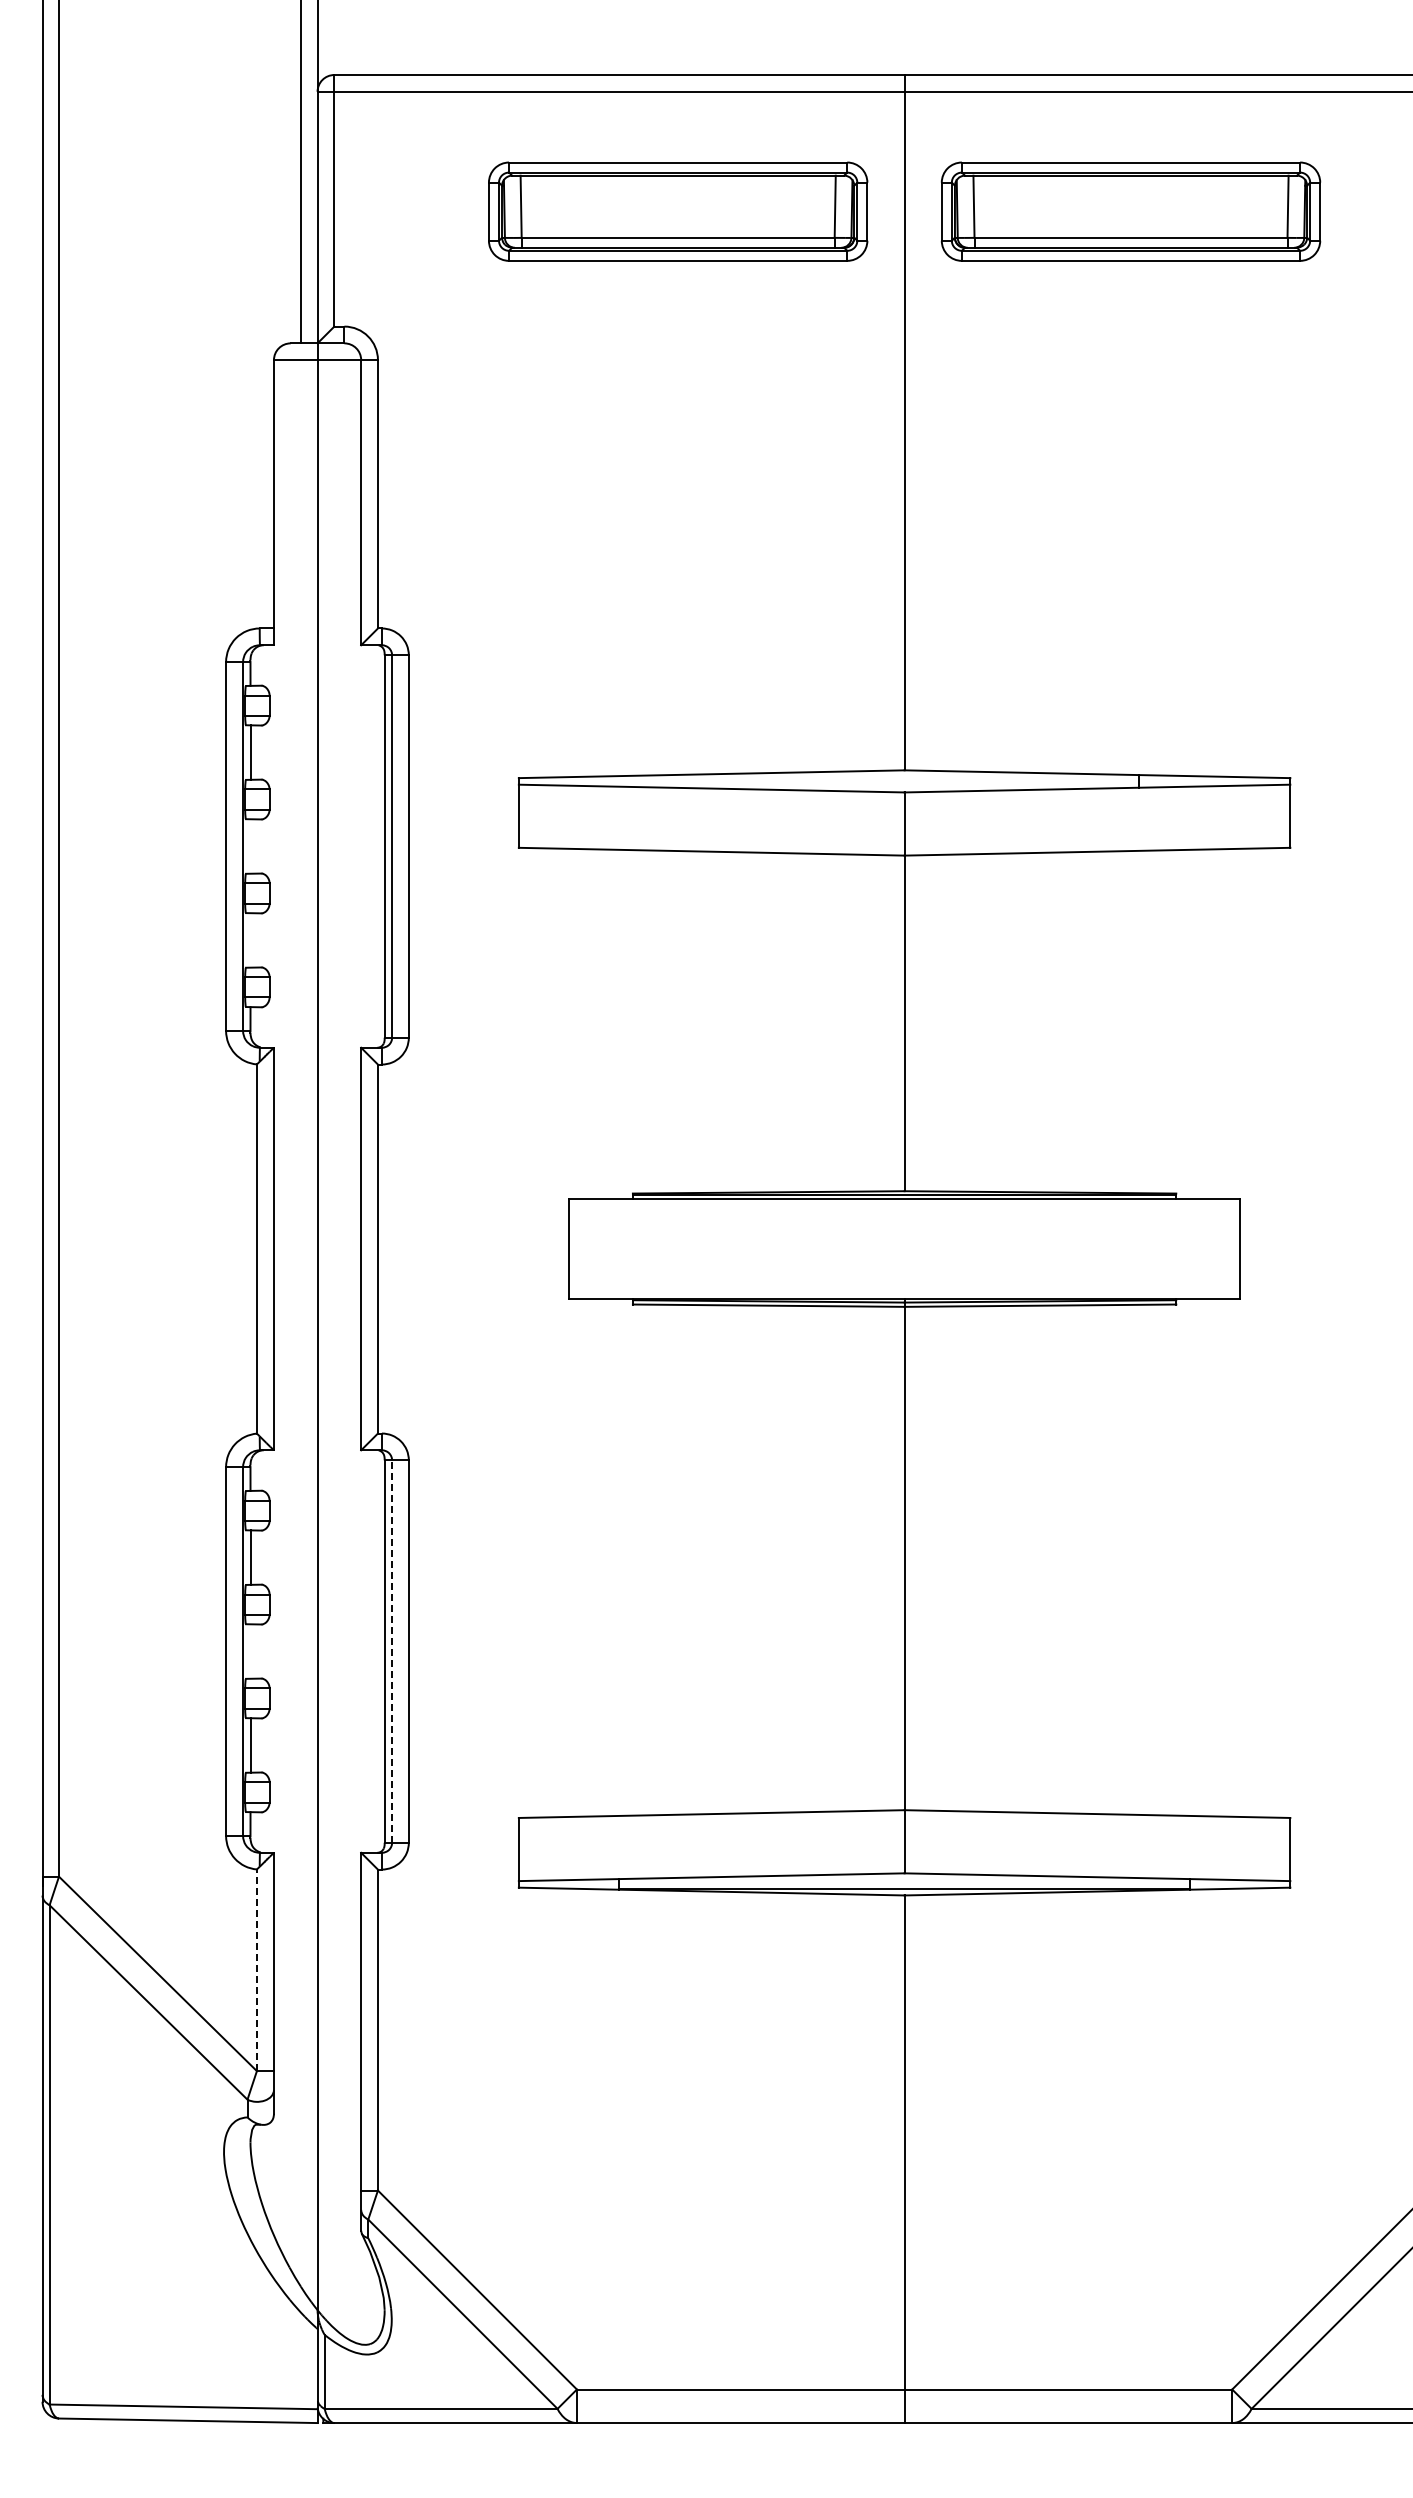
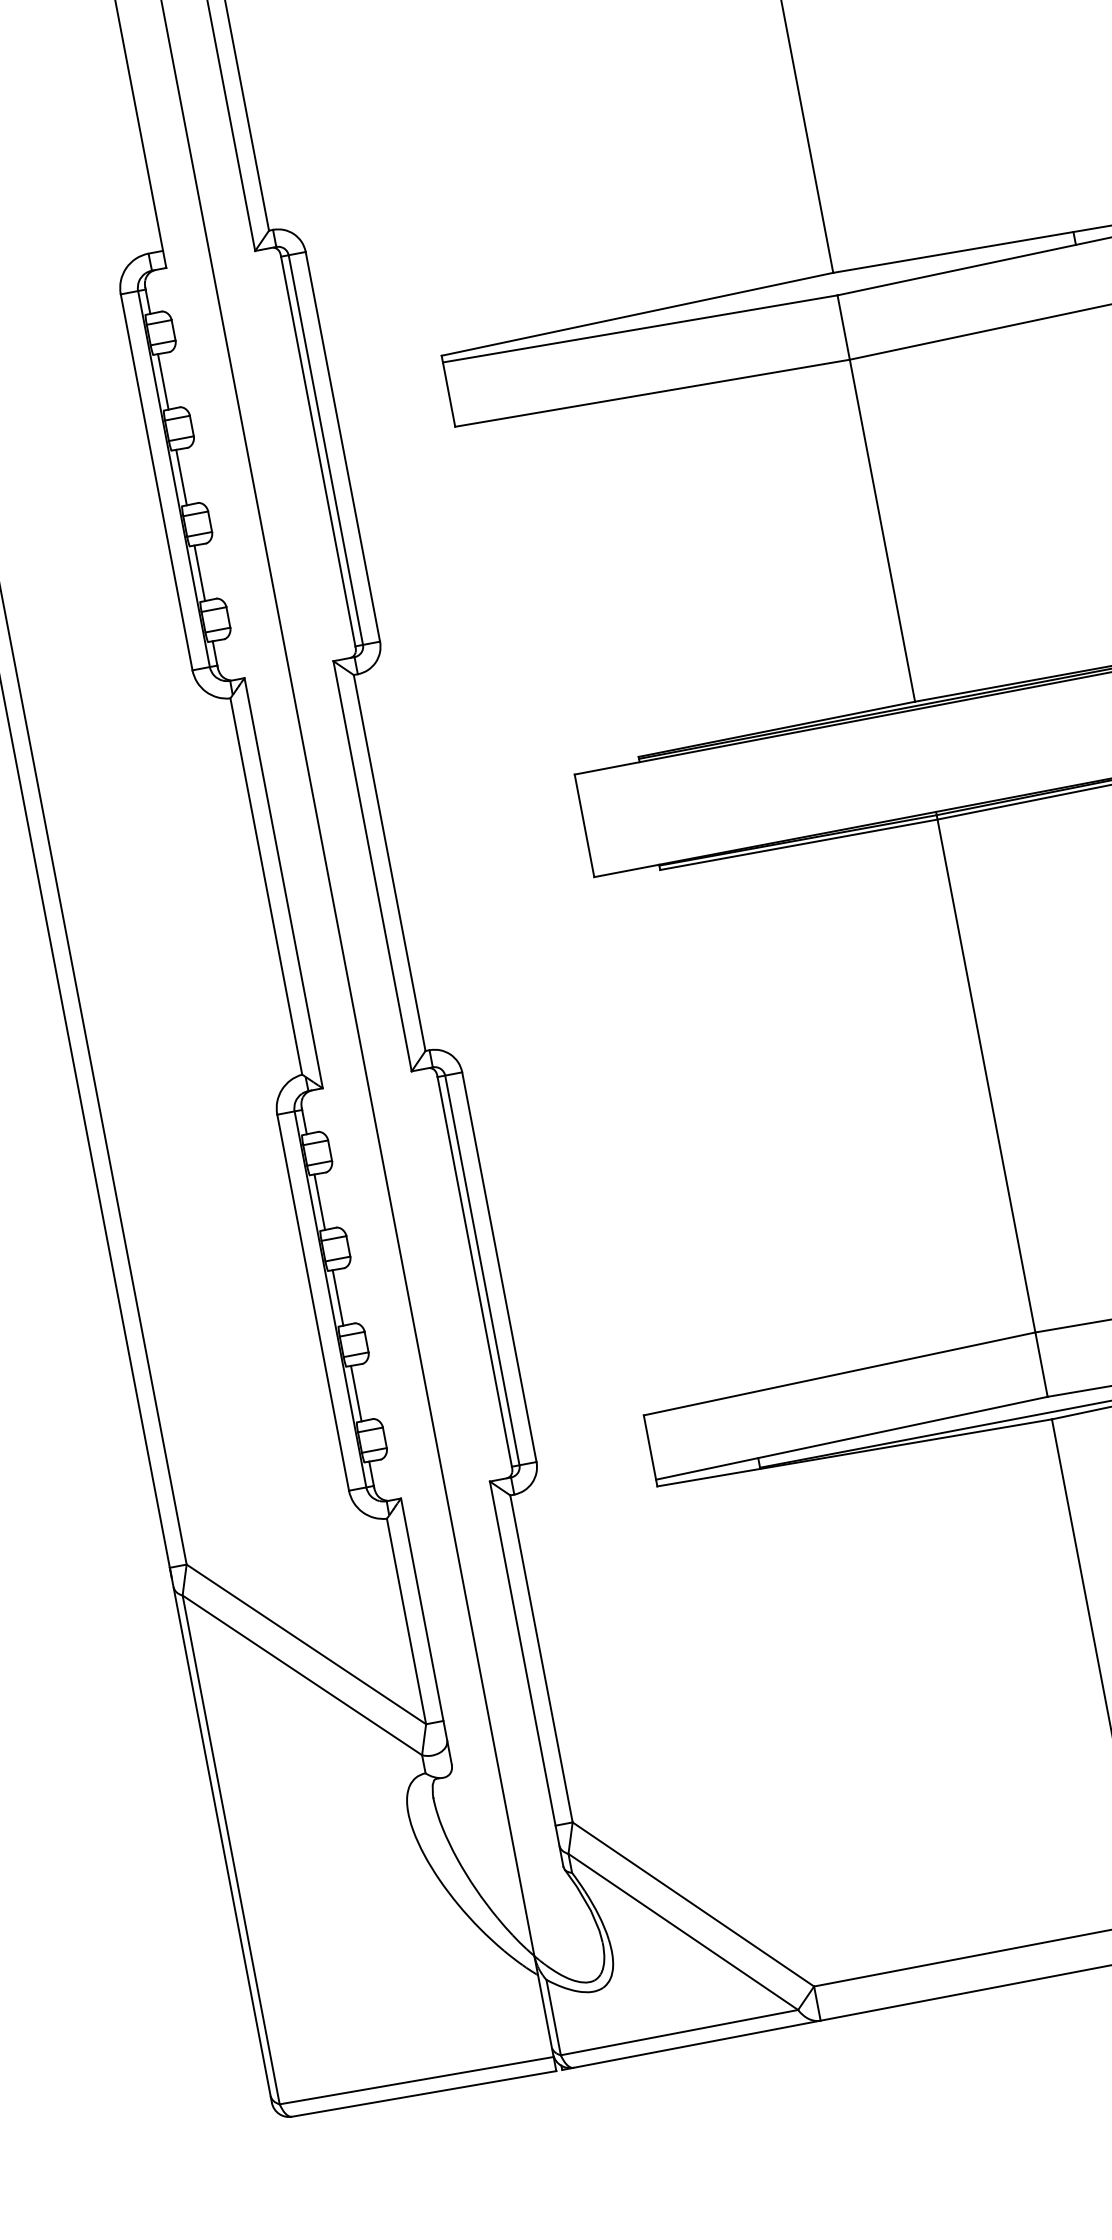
line: (250, 846) -> (181, 477), added
line: (250, 940) -> (199, 573), added
line: (250, 1651) -> (338, 1297), added
line: (392, 1651) -> (482, 1270), dashed -> solid
line: (256, 1970) -> (406, 1621), dashed -> solid

